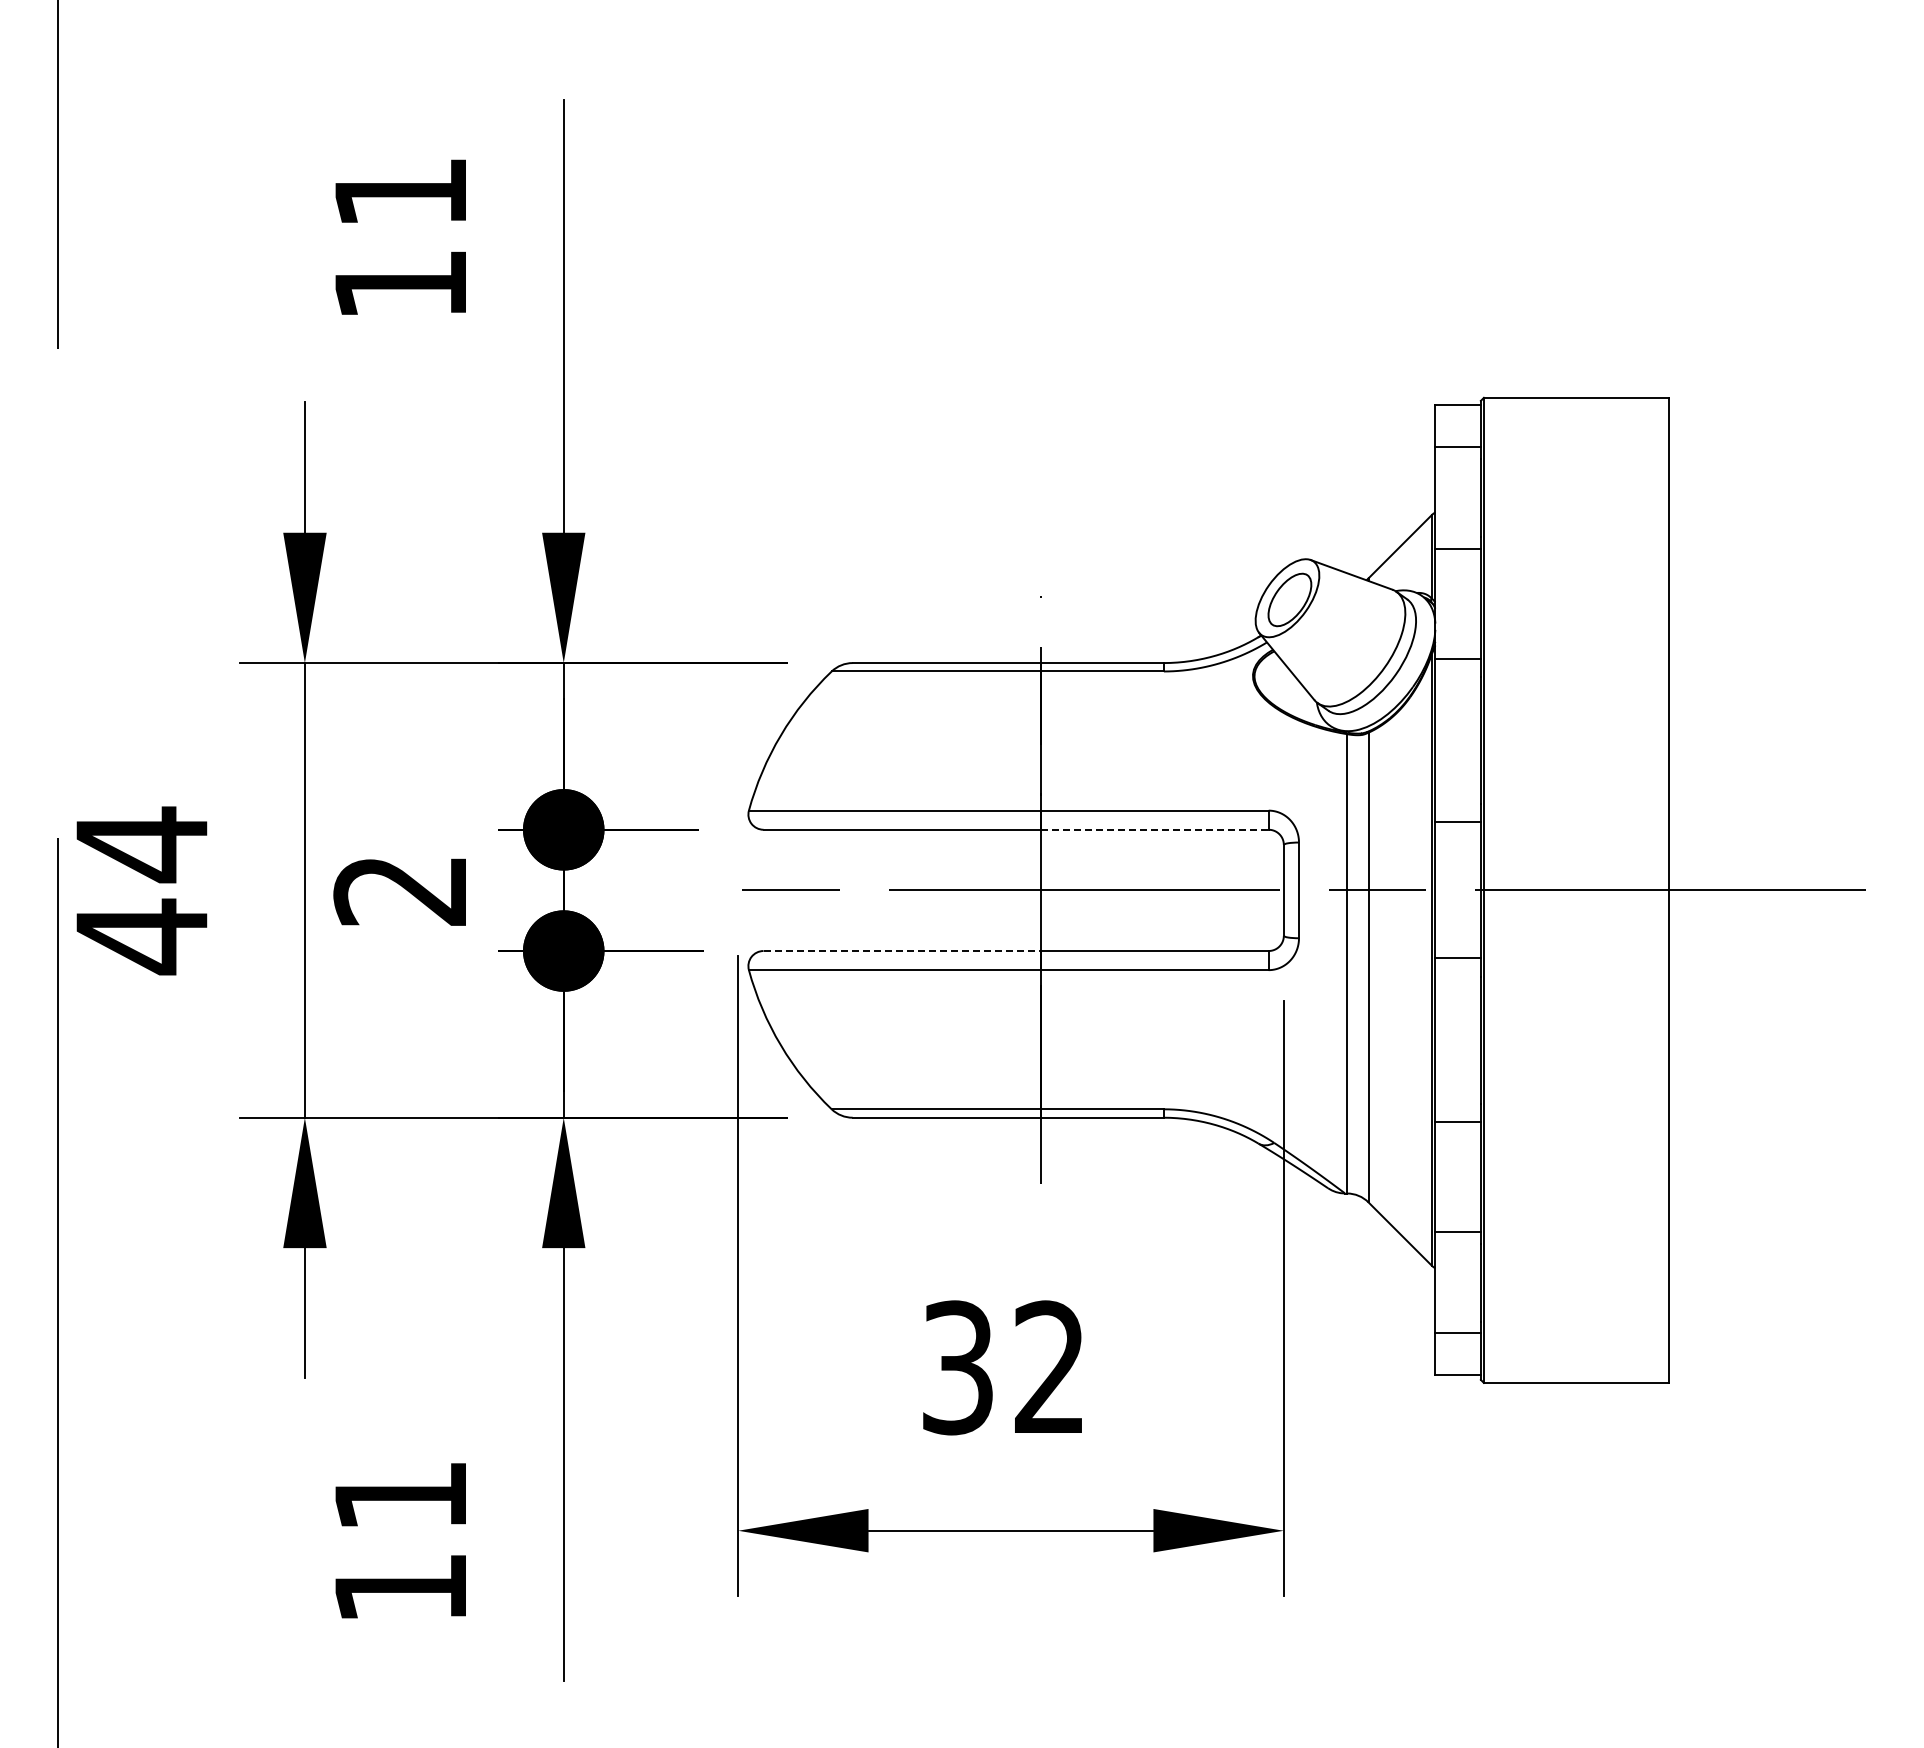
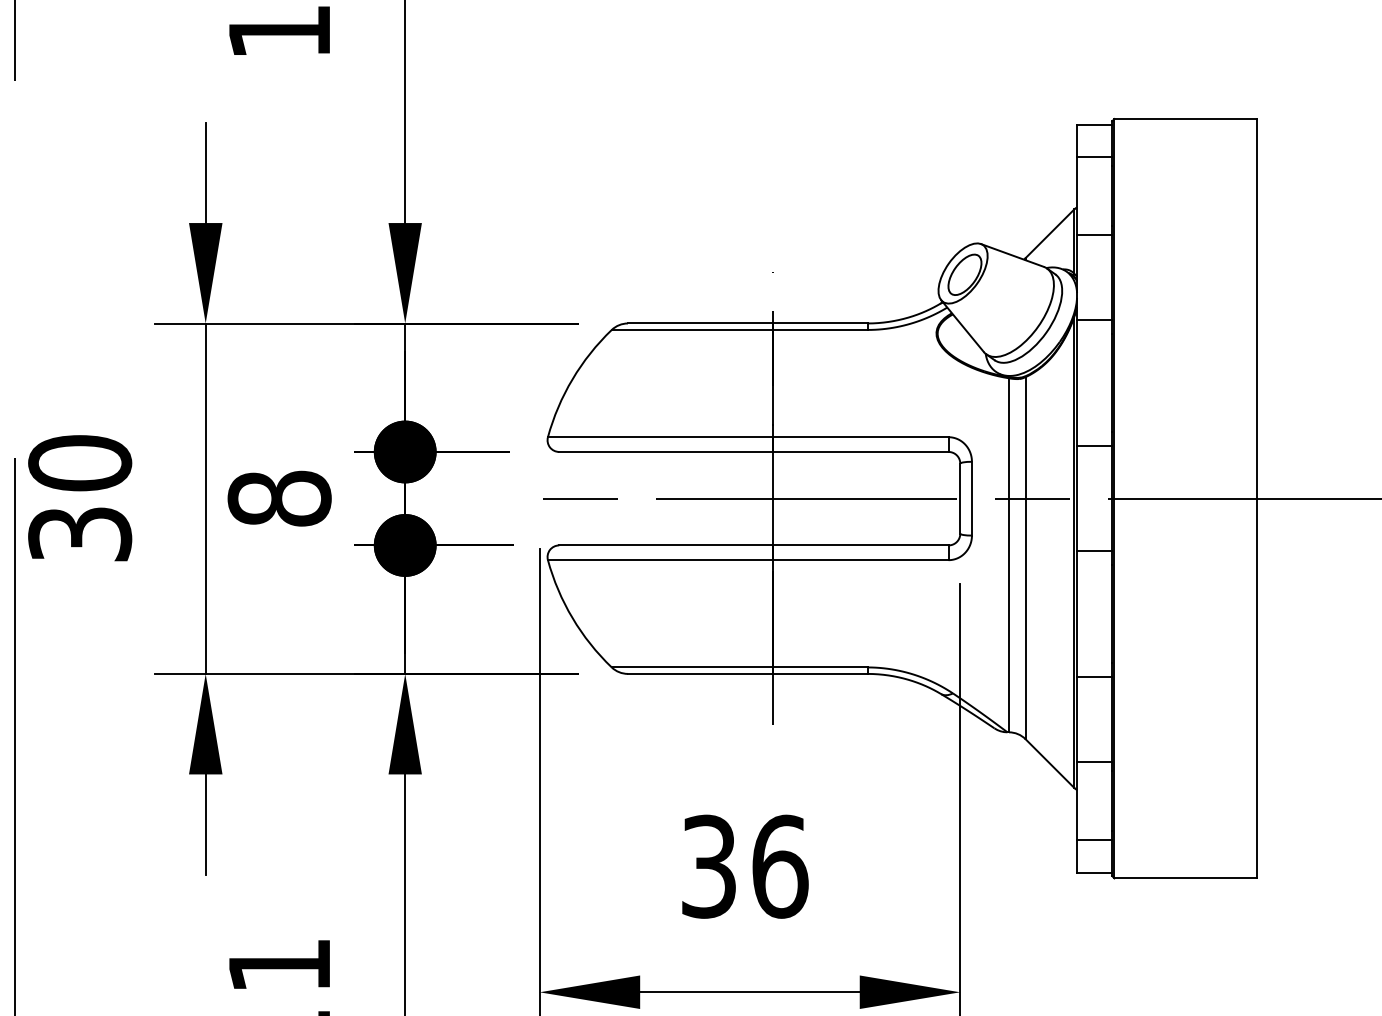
line: (1155, 829) -> (861, 451), dashed -> solid
text: (141, 890) -> (79, 498), 44 -> 30
text: (400, 890) -> (279, 498), 2 -> 8
line: (902, 951) -> (666, 545), dashed -> solid
text: (1050, 1367) -> (780, 866), 32 -> 36

